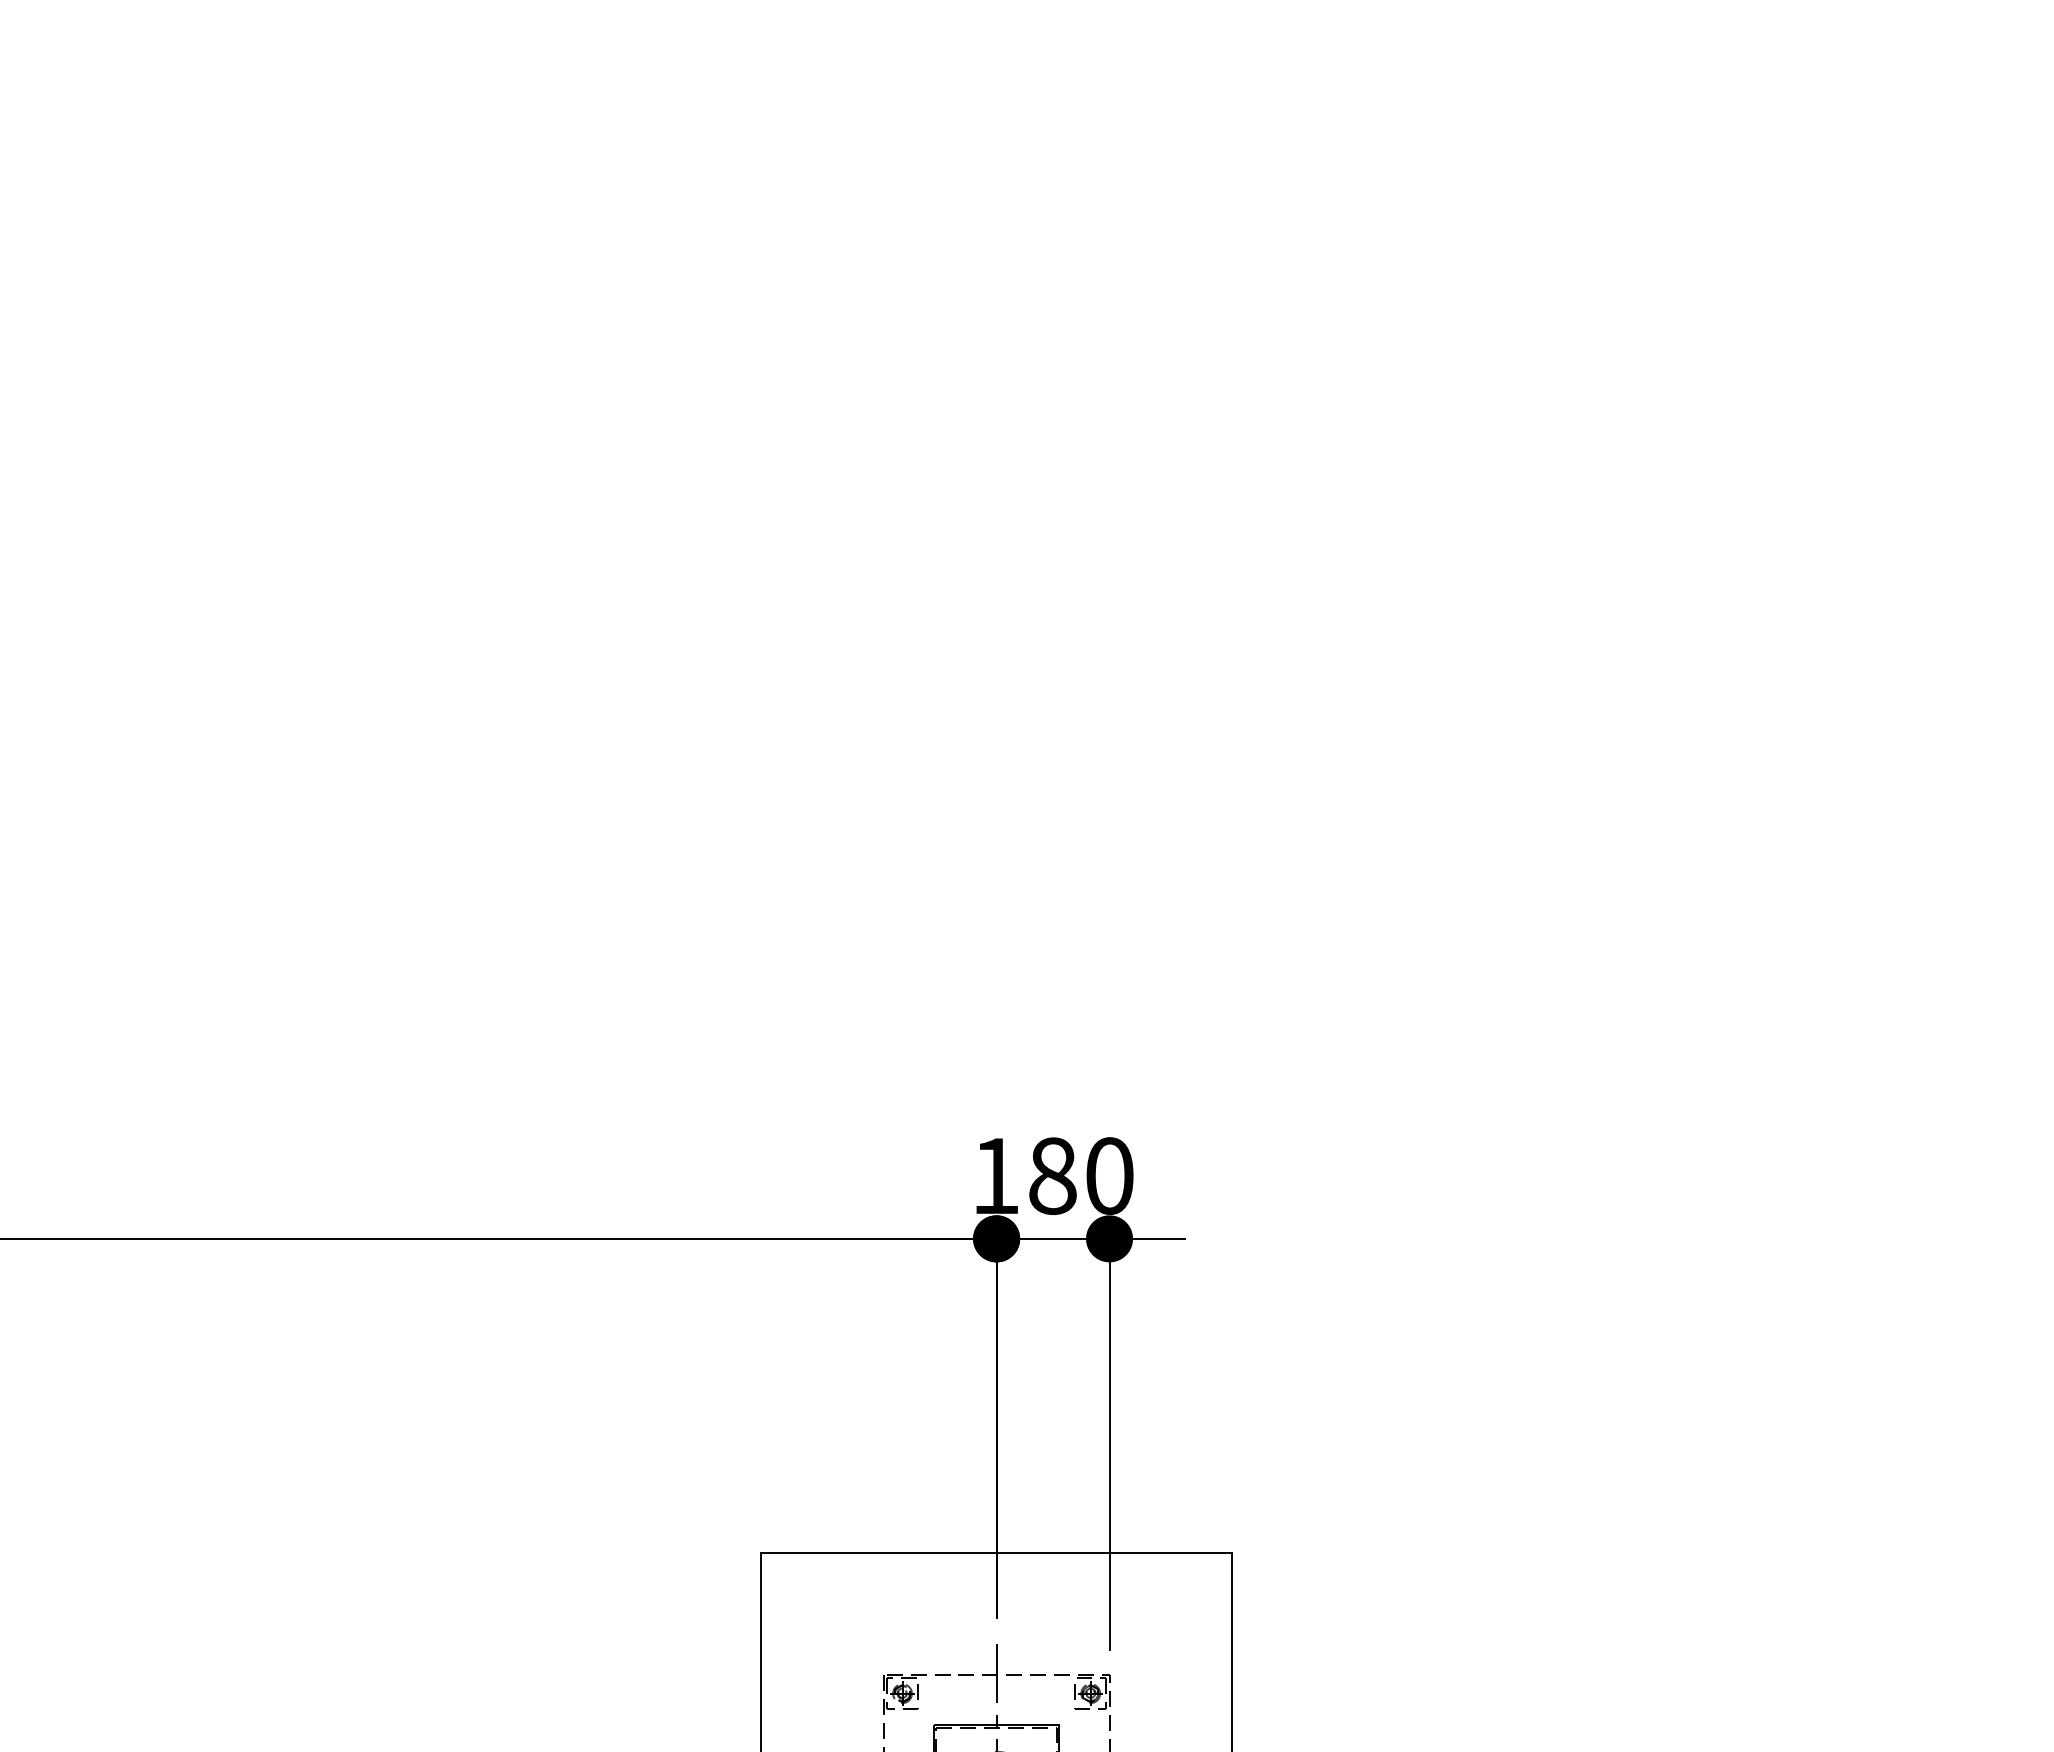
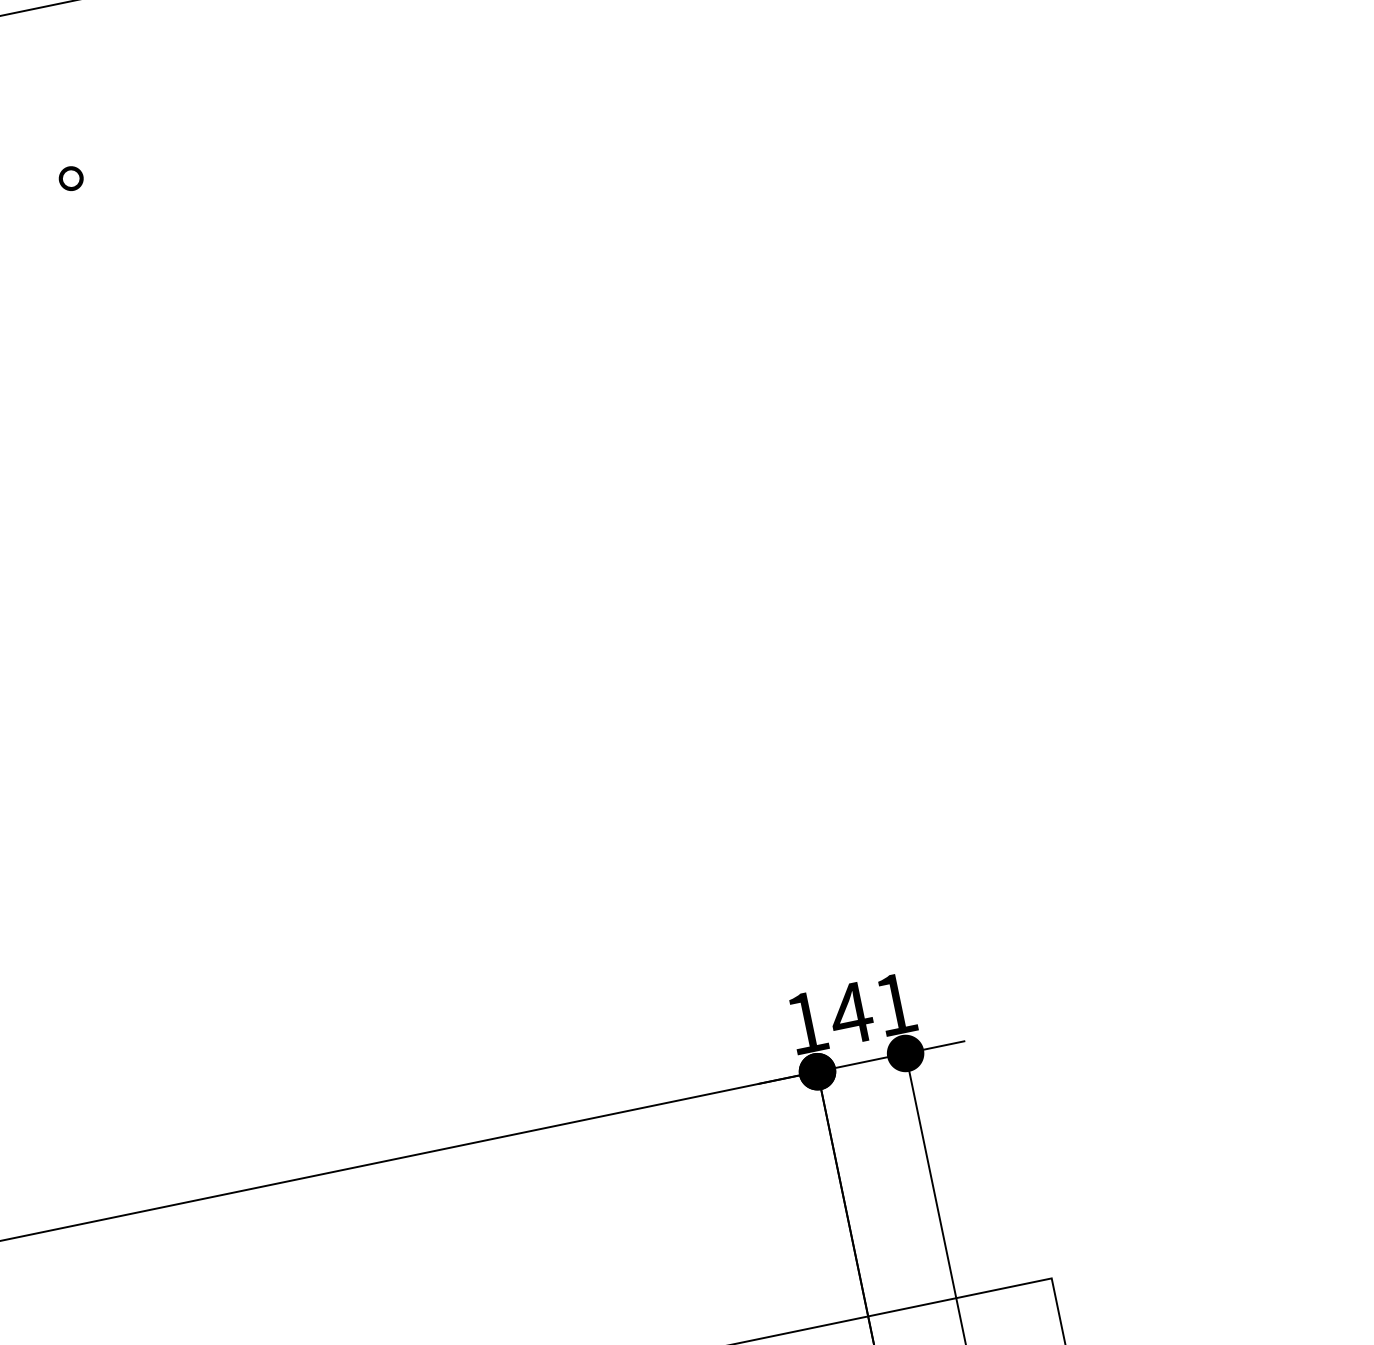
text: (1079, 1175) -> (871, 1008), 180 -> 141

